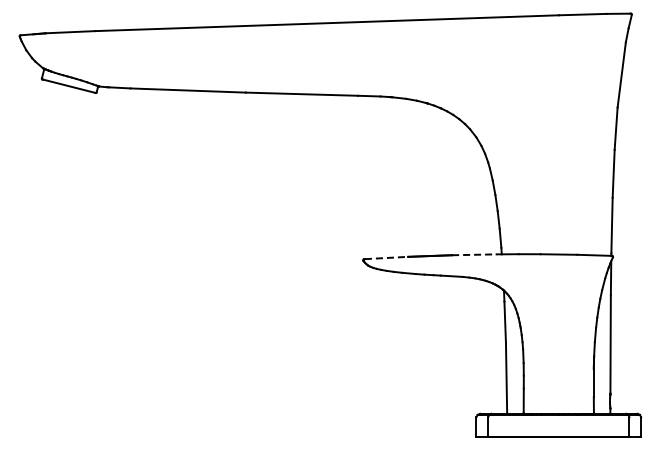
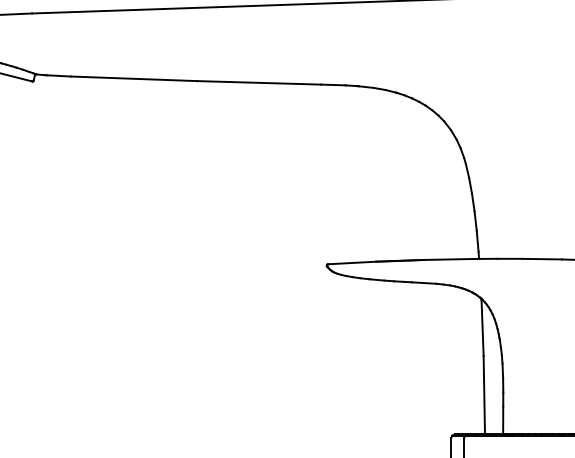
line: (474, 254) -> (449, 259), dashed -> solid
line: (386, 258) -> (352, 263), dashed -> solid

